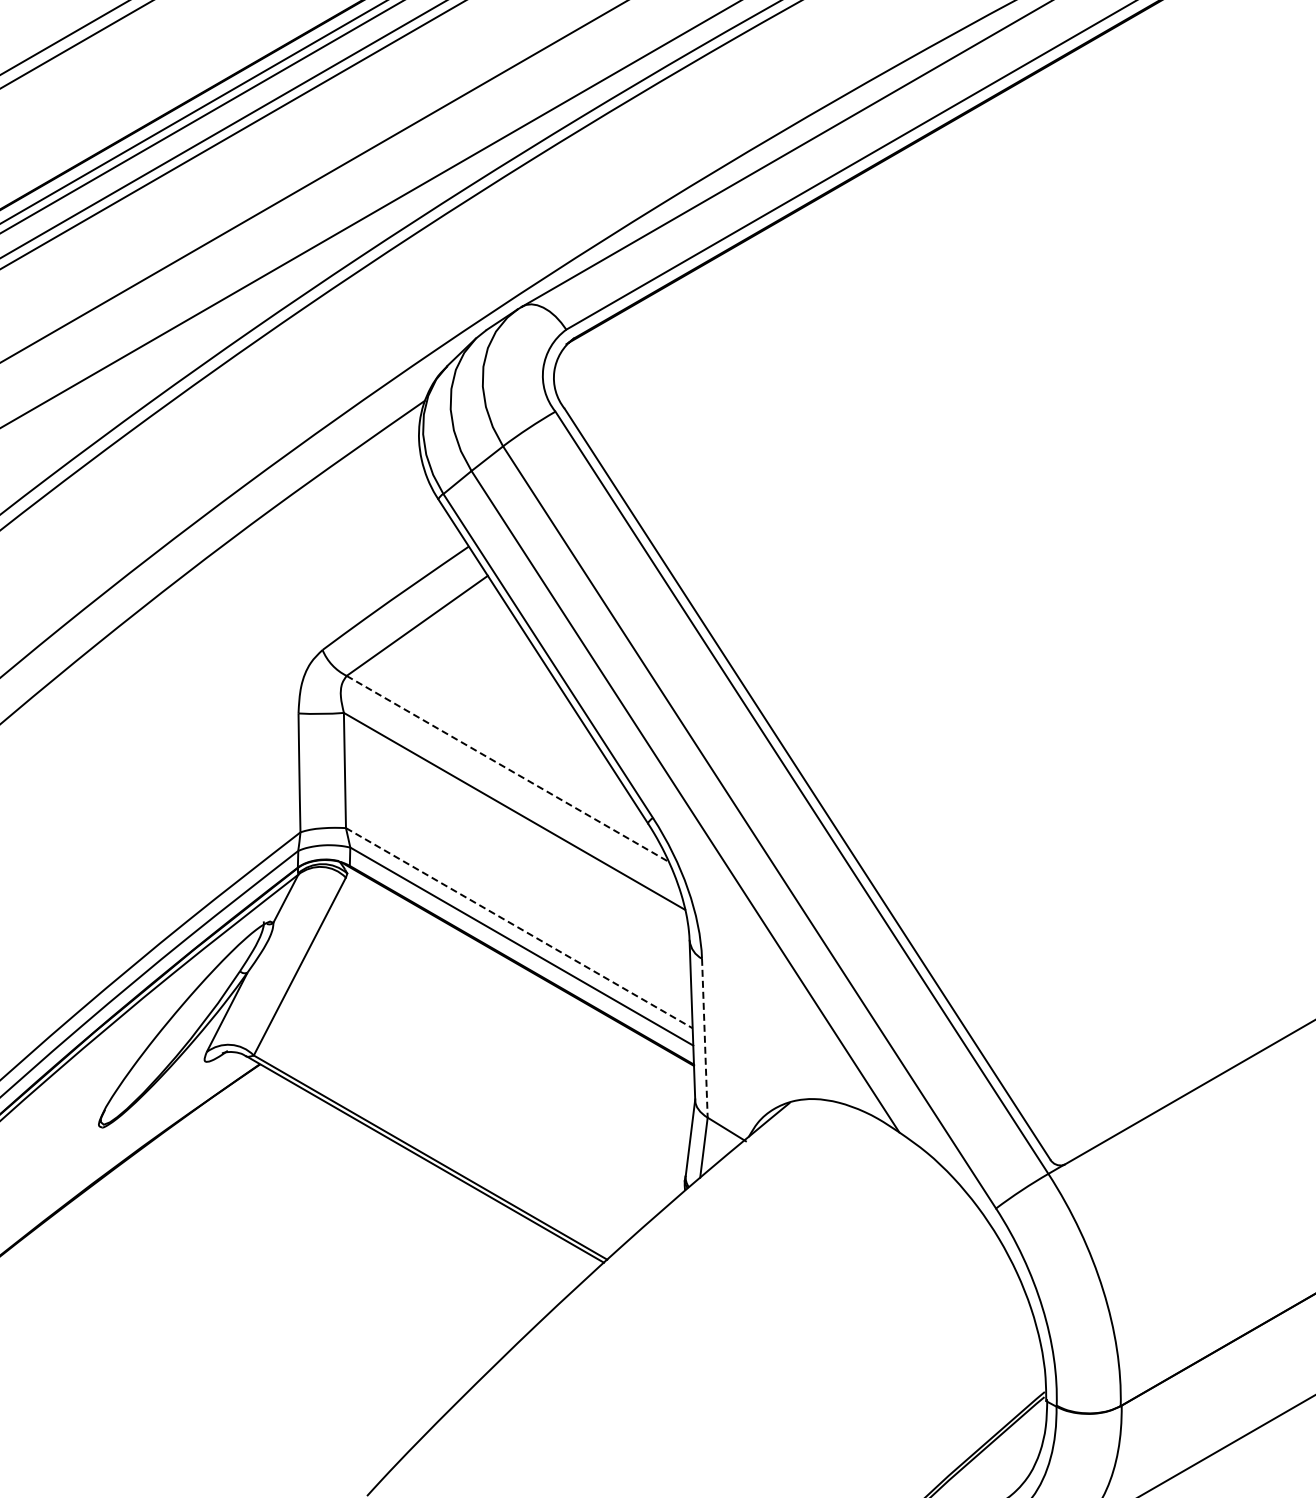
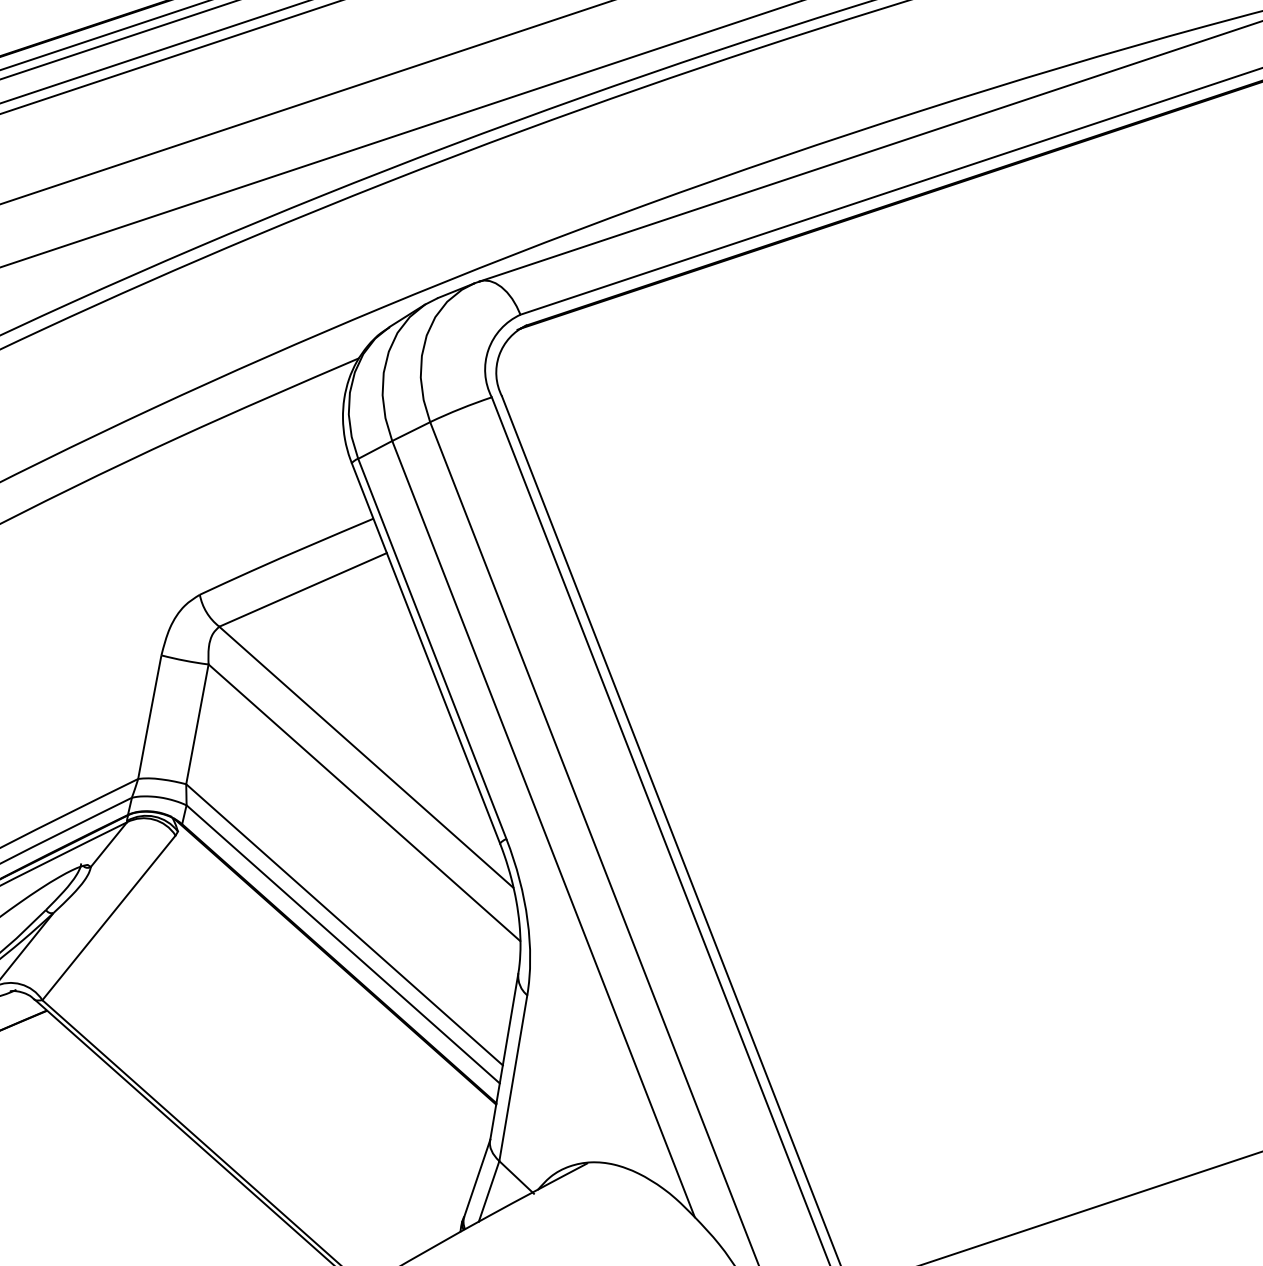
line: (507, 768) -> (366, 756), dashed -> solid
line: (519, 928) -> (344, 925), dashed -> solid
line: (704, 1038) -> (512, 1078), dashed -> solid

